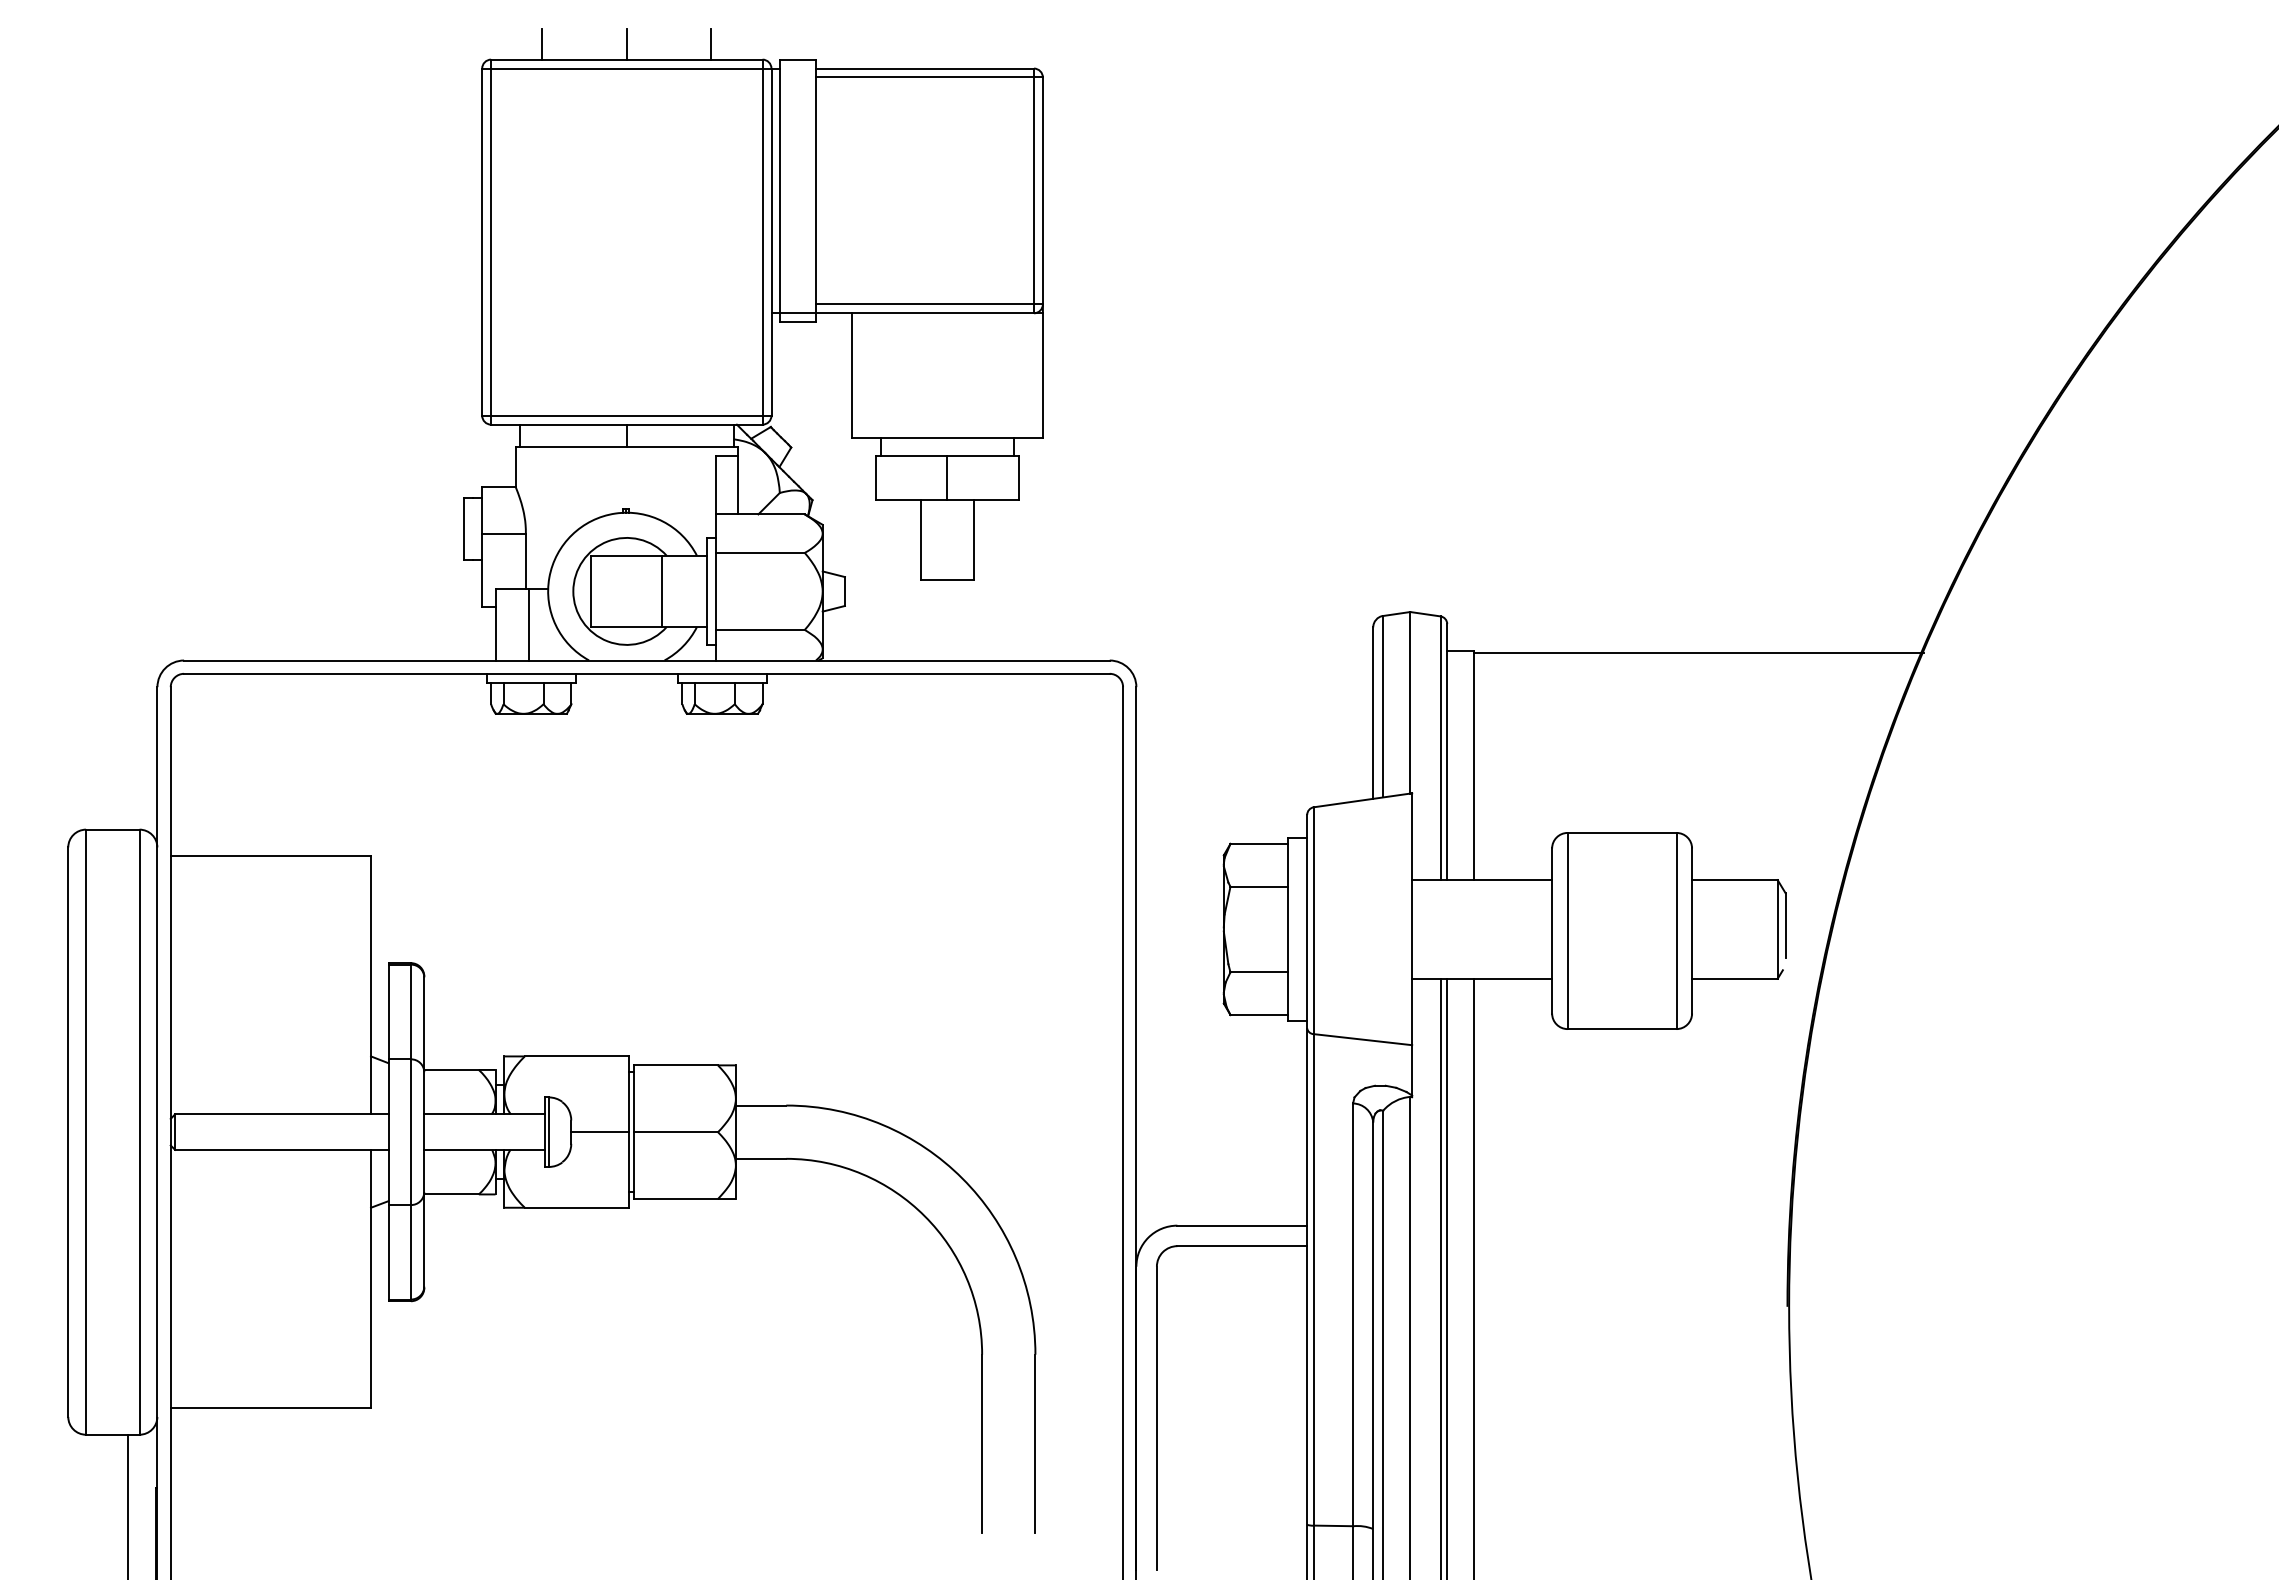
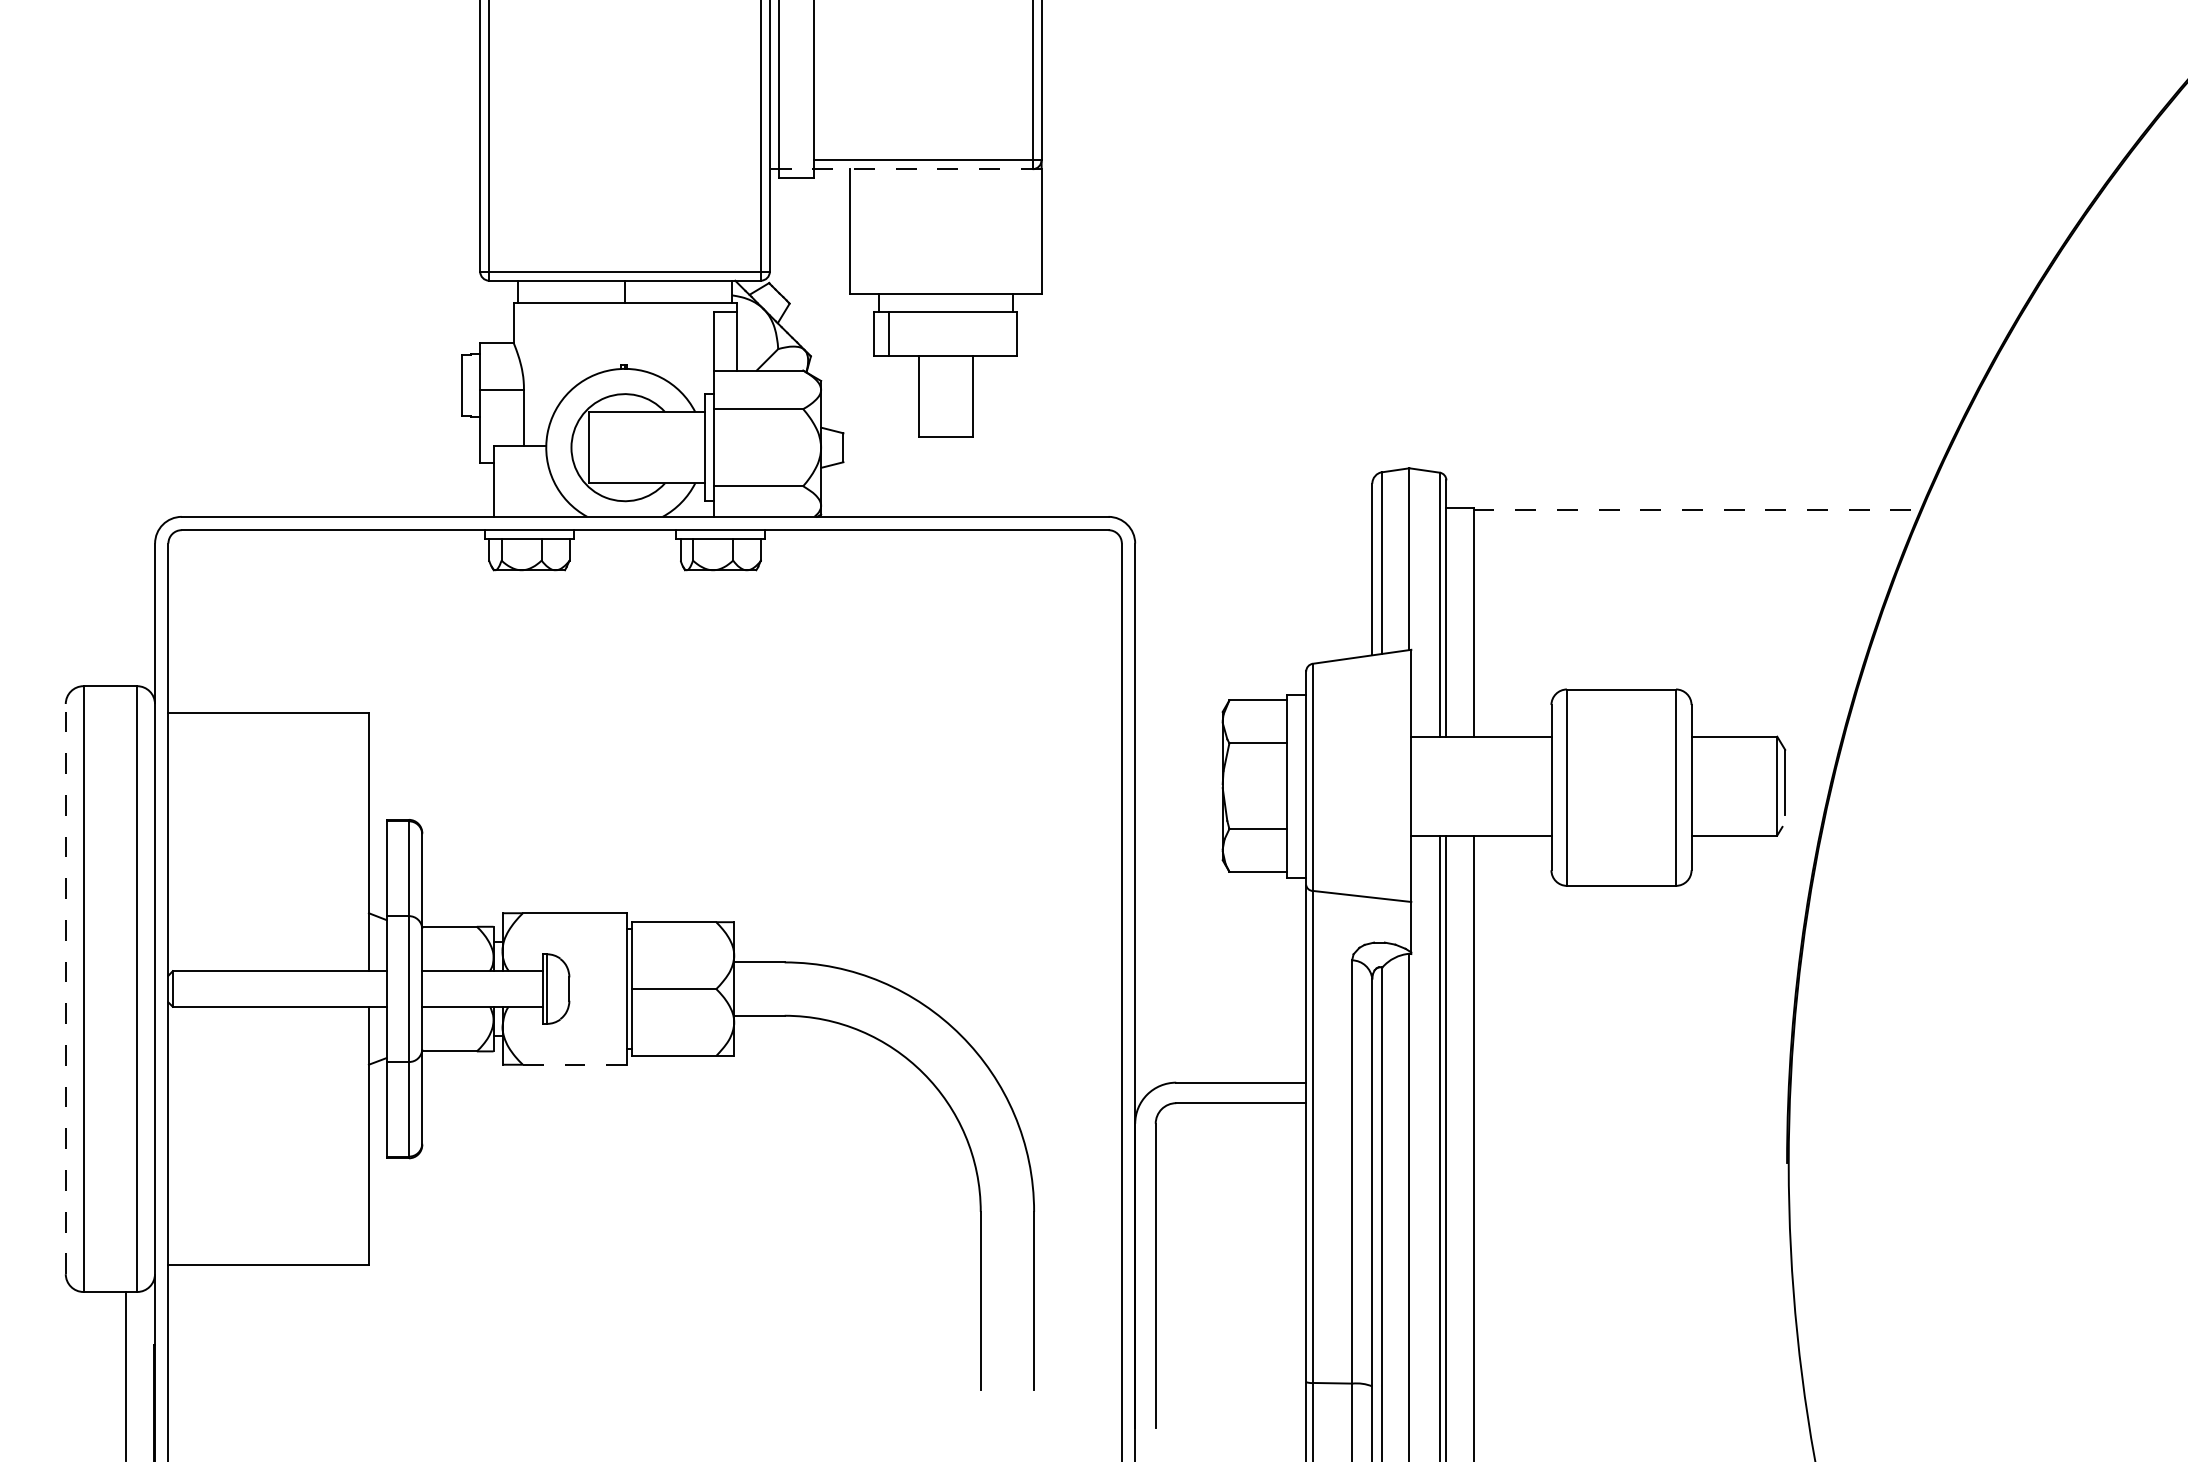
line: (907, 313) -> (906, 169), solid -> dashed
line: (947, 477) -> (889, 333), moved
line: (662, 591) -> (660, 447), removed
line: (529, 624) -> (527, 480), removed
line: (1699, 653) -> (1698, 509), solid -> dashed
line: (68, 1132) -> (66, 989), solid -> dashed
line: (600, 1132) -> (598, 989), removed
line: (577, 1207) -> (575, 1064), solid -> dashed

